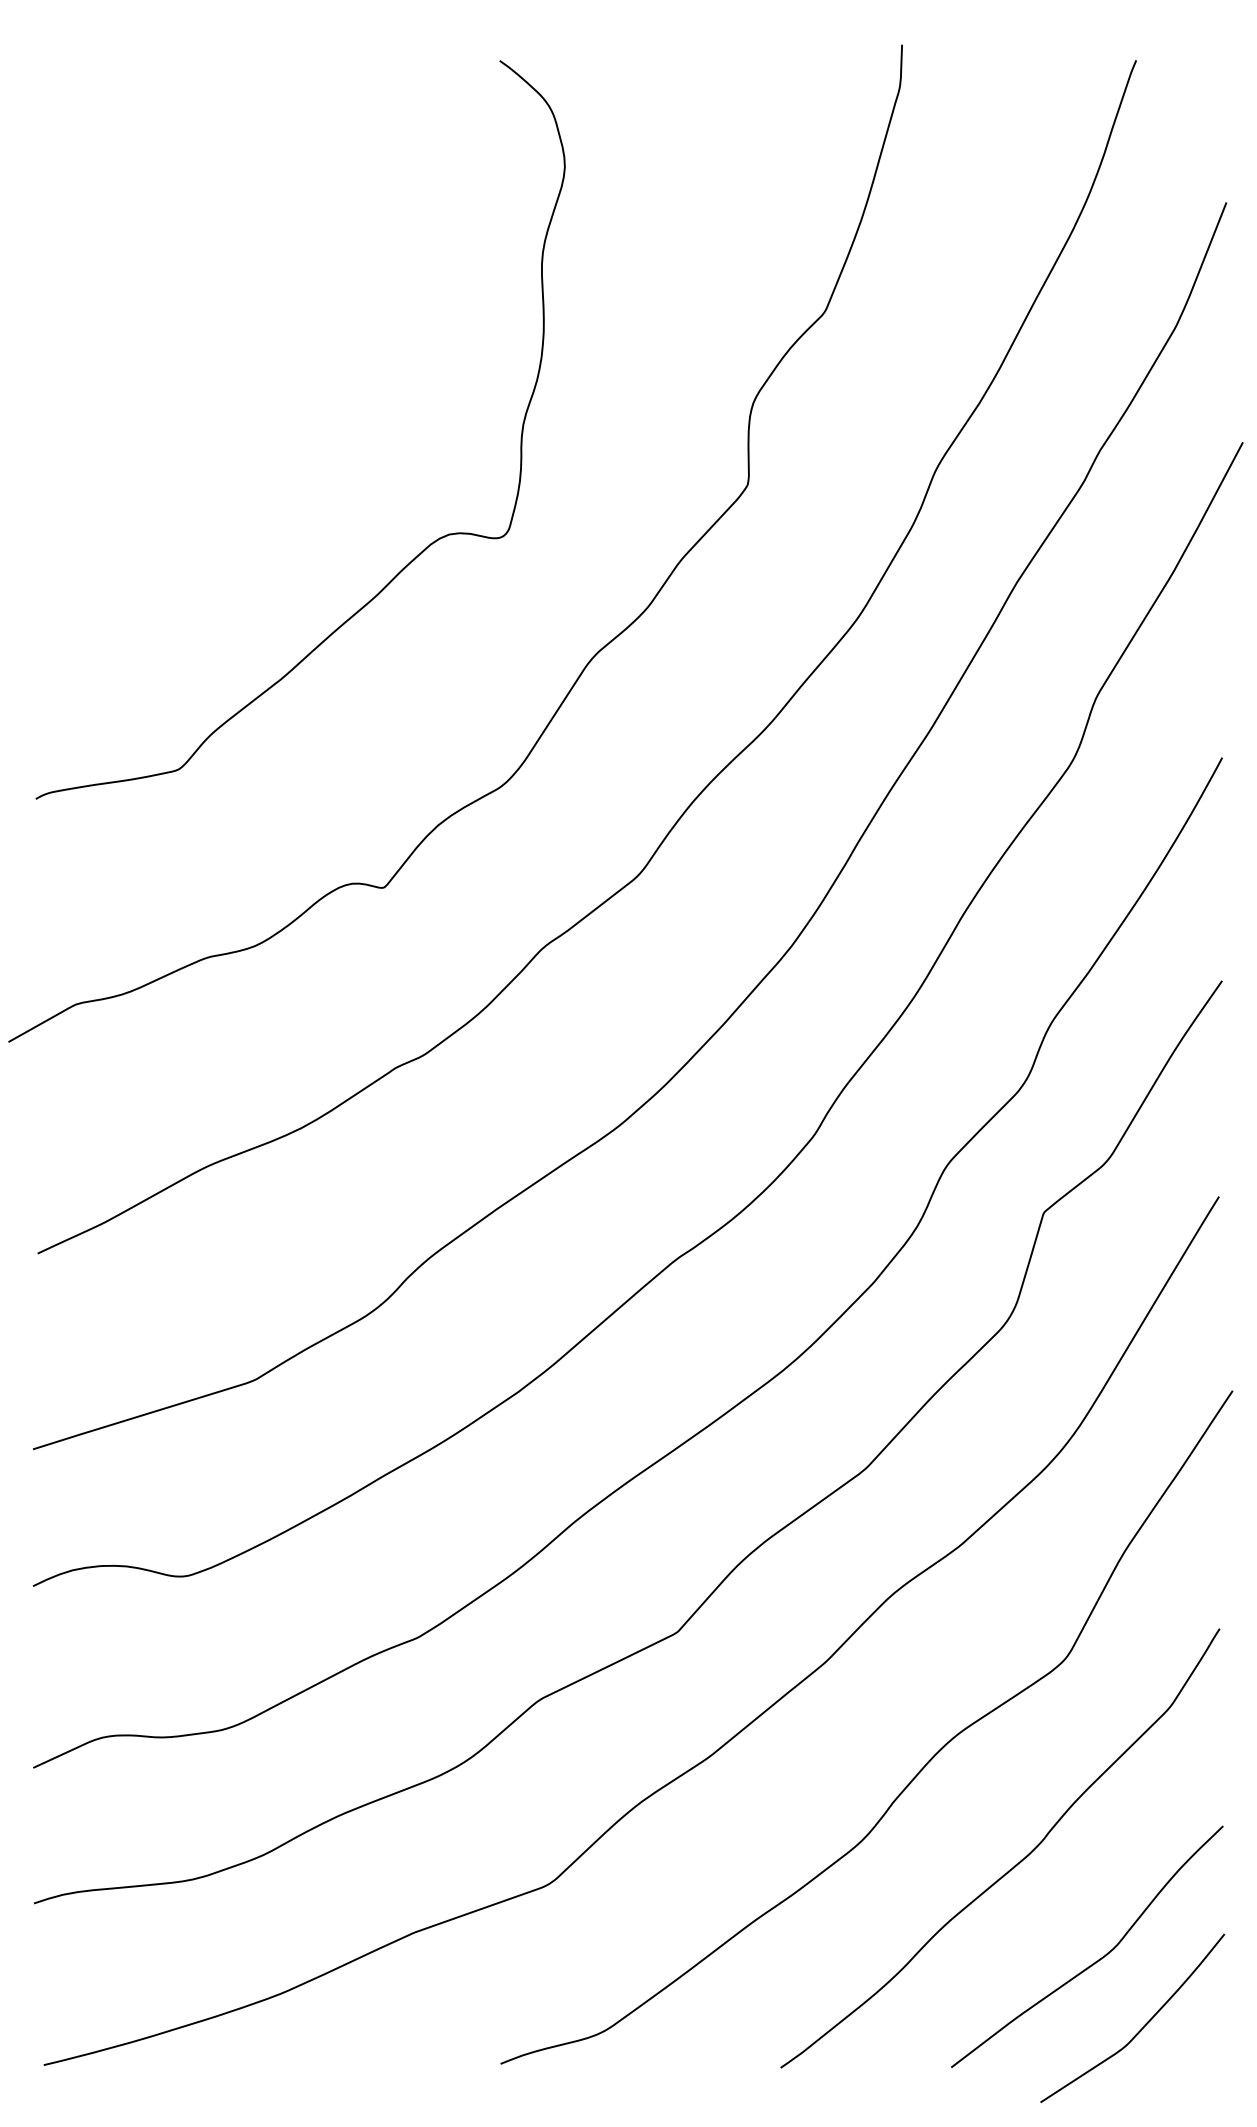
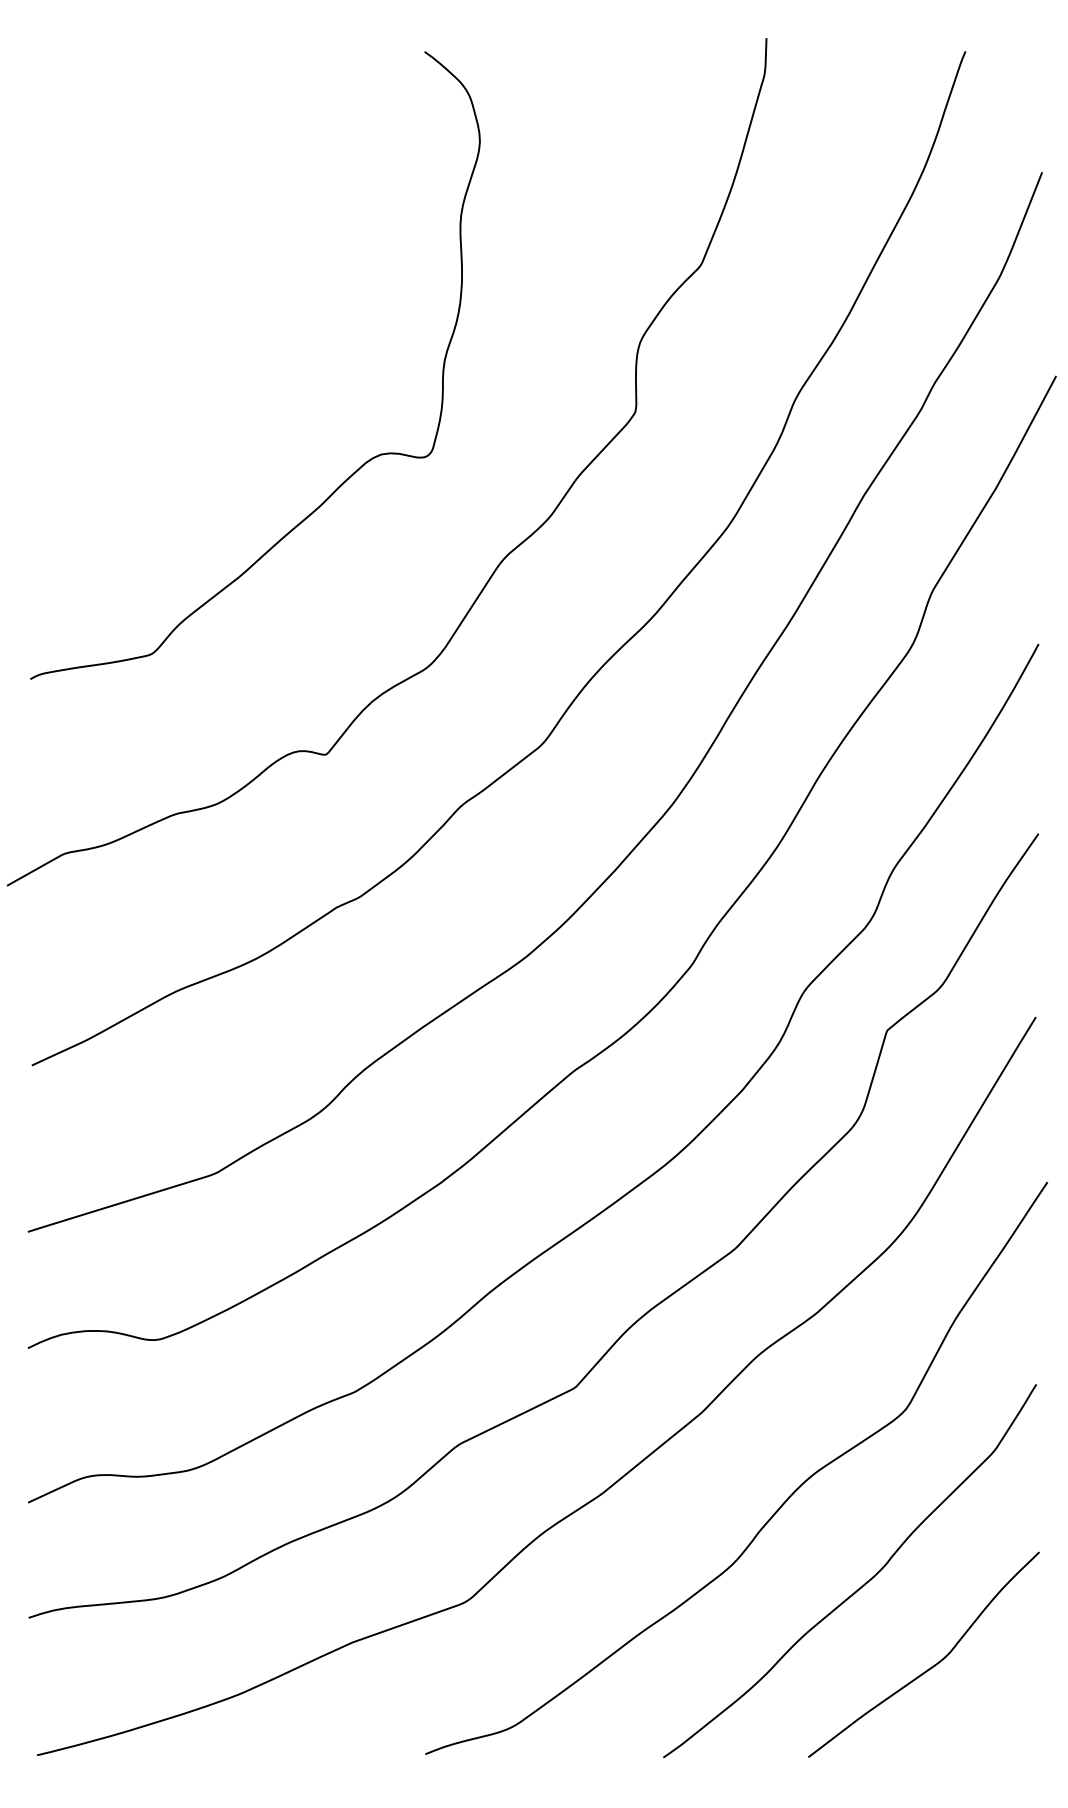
curve: (1144, 2024) -> (972, 1720), removed

